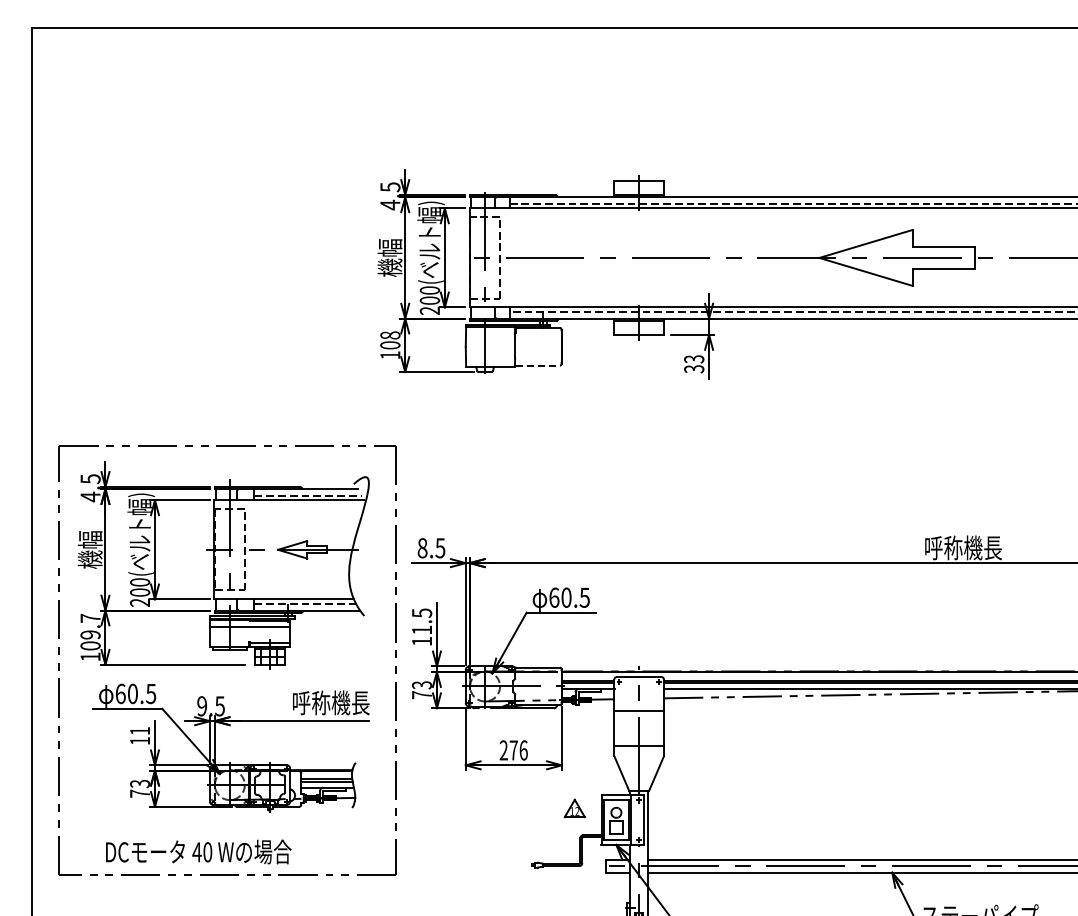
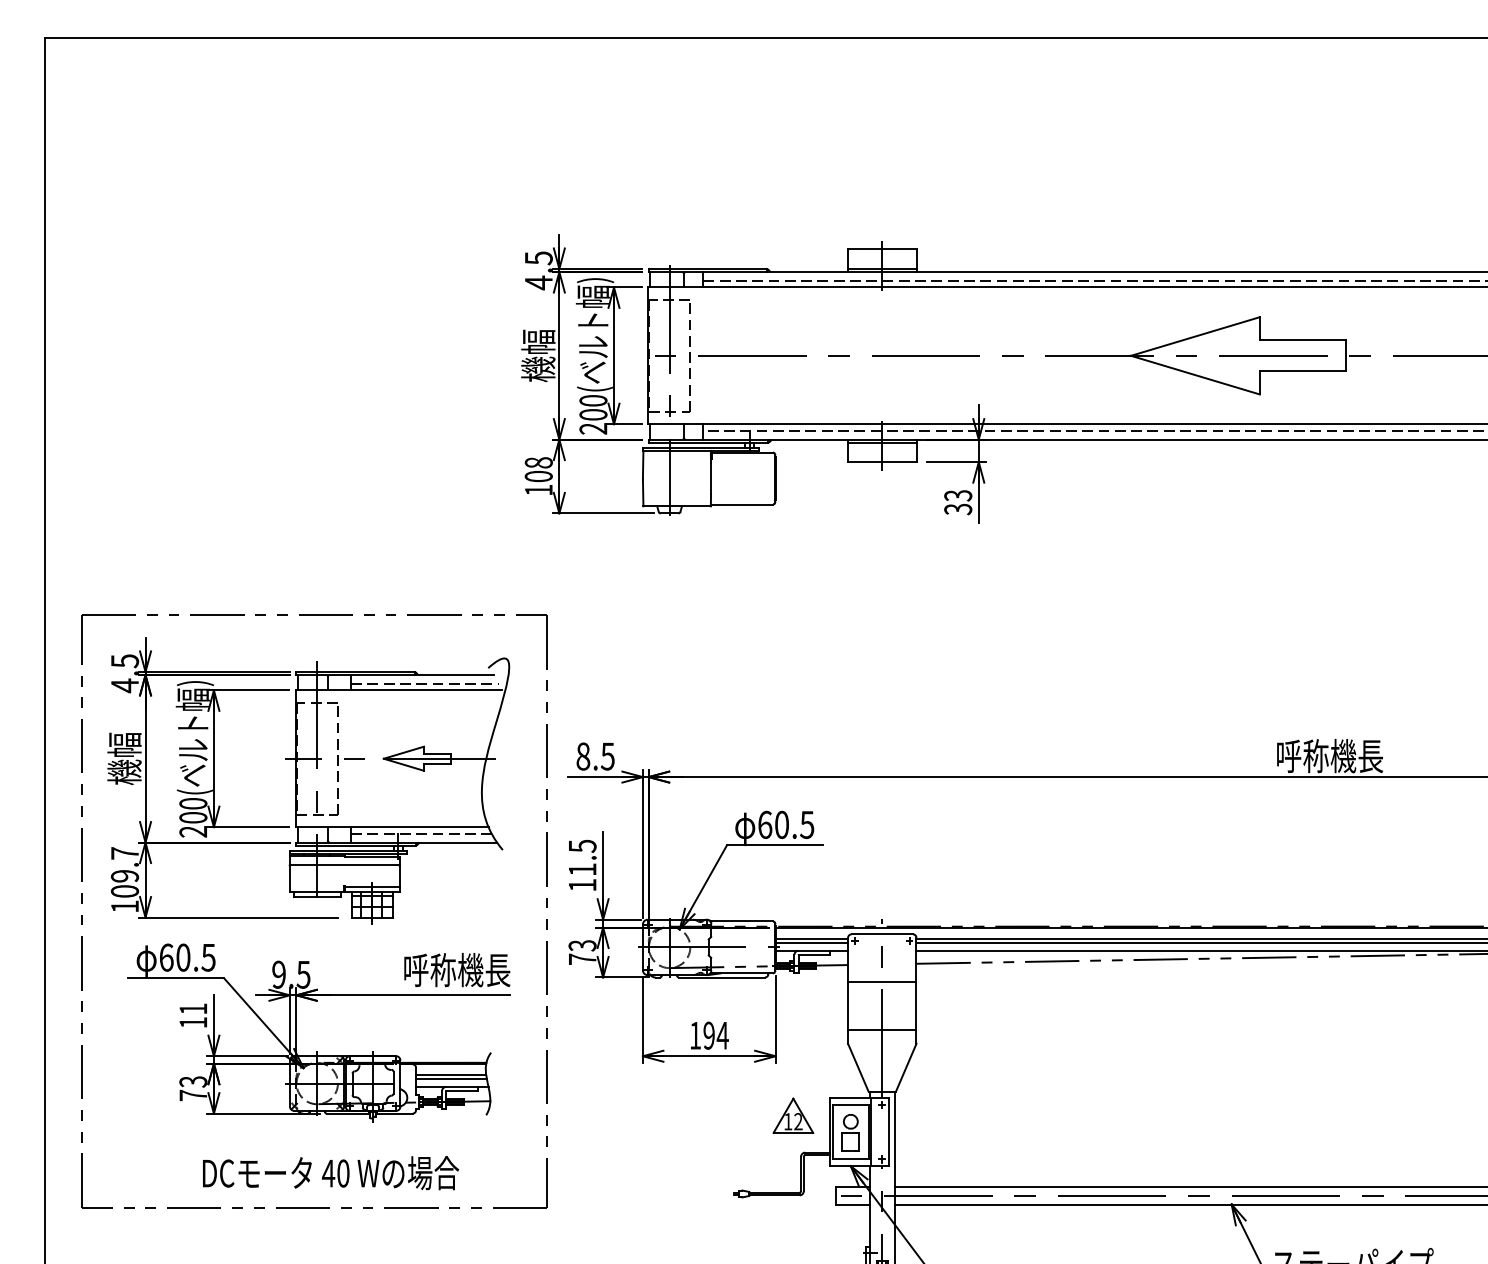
line: (537, 365) -> (741, 504), dashed -> solid
text: (513, 750) -> (708, 1035), 276 -> 194
part: (574, 808) -> (793, 1115), size x1.43
text: (198, 851) -> (330, 1172), moved

